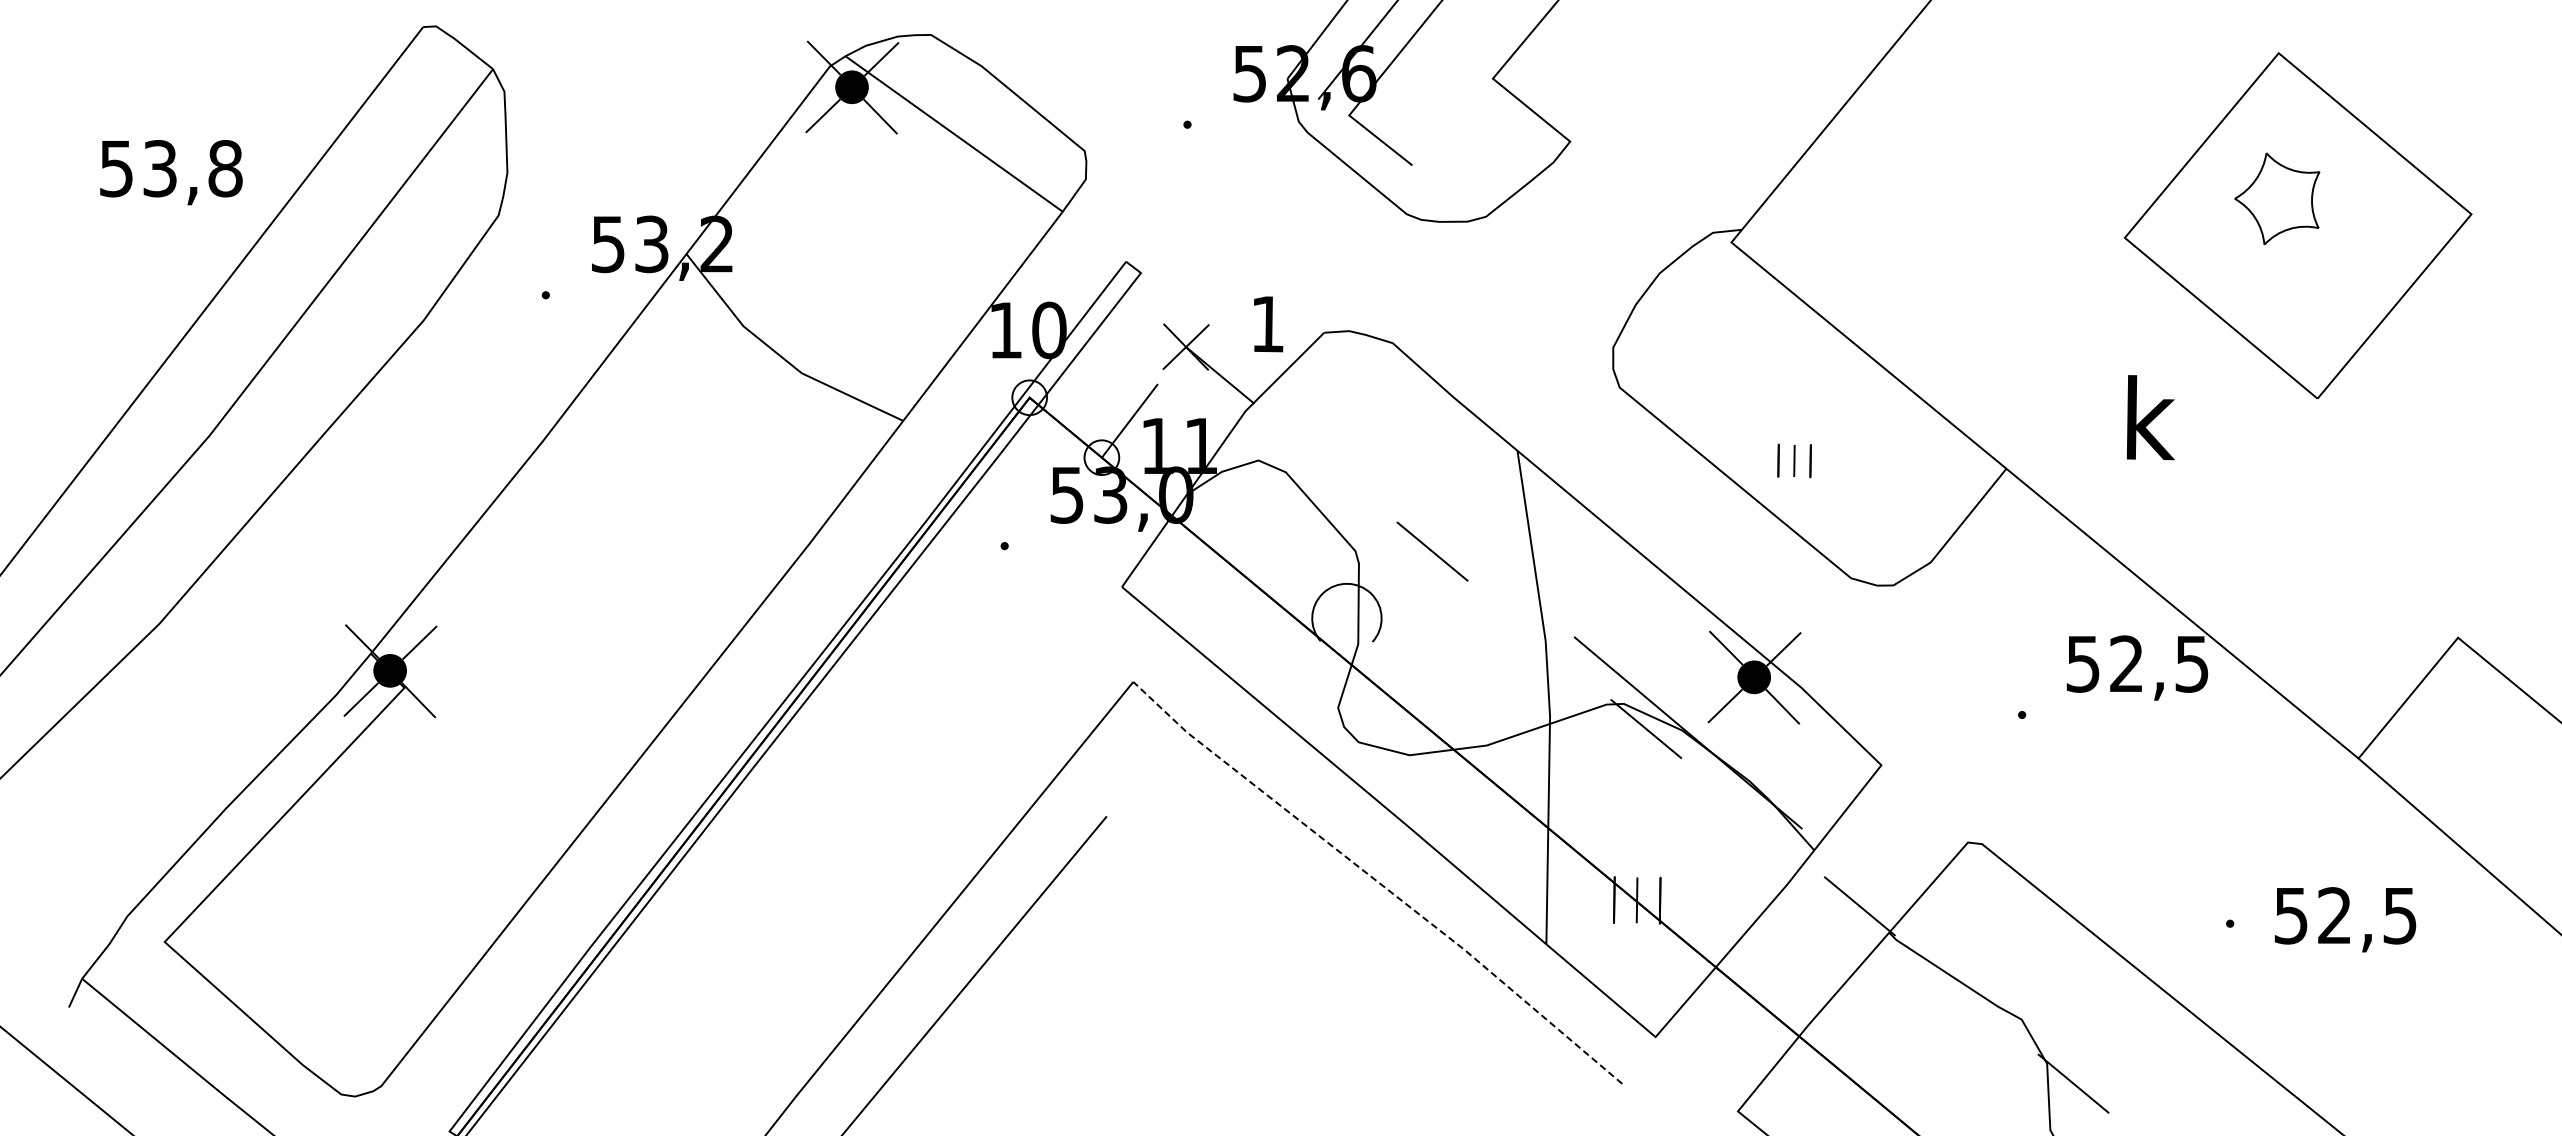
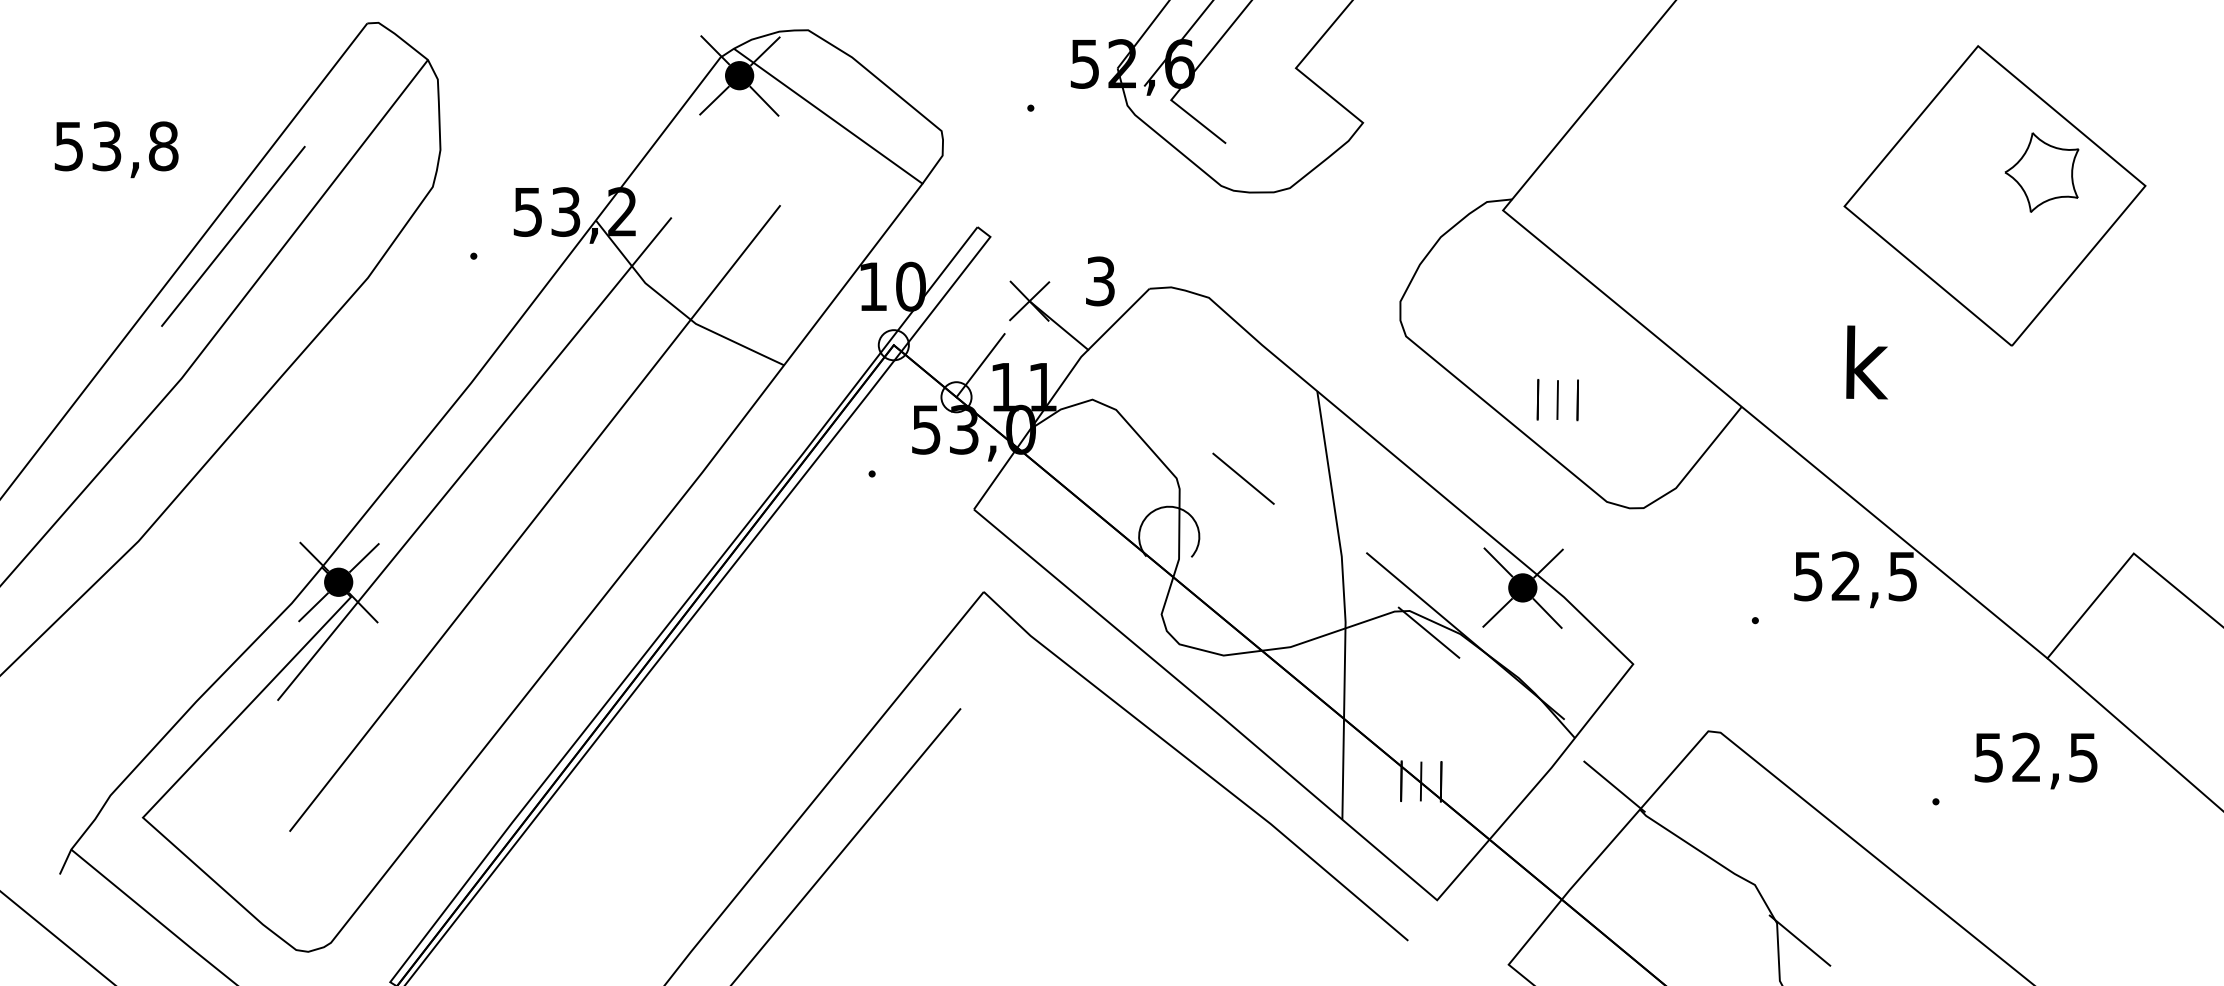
text: (171, 172) -> (116, 149), moved
part: (2277, 198) -> (2042, 172), moved
line: (268, 272) -> (233, 236), added
text: (1267, 323) -> (1100, 280), 1 -> 3
part: (1794, 460) -> (1557, 399), size x1.43
line: (546, 528) -> (474, 458), added
line: (616, 597) -> (535, 518), added
line: (1378, 882) -> (1196, 766), dashed -> solid
text: (2345, 919) -> (2036, 760), moved

